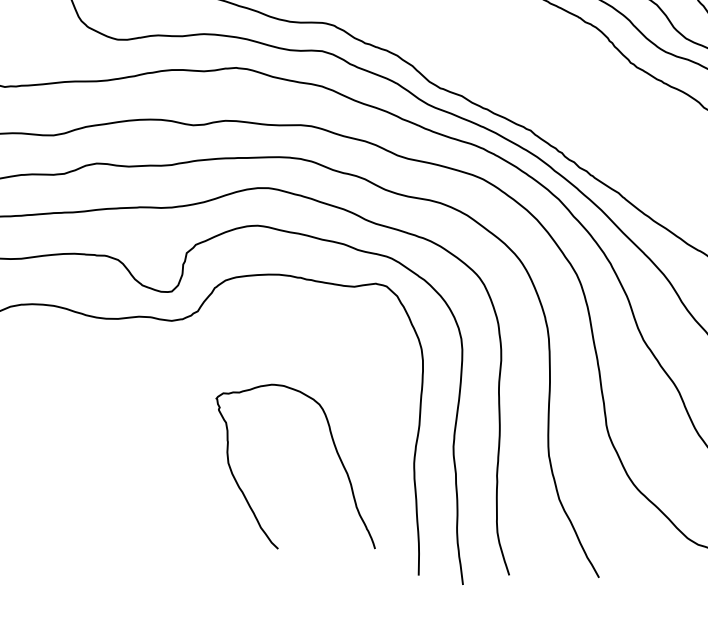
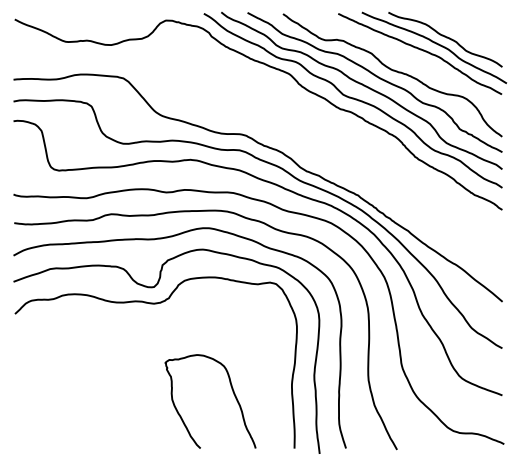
curve: (334, 450) -> (232, 392), moved

